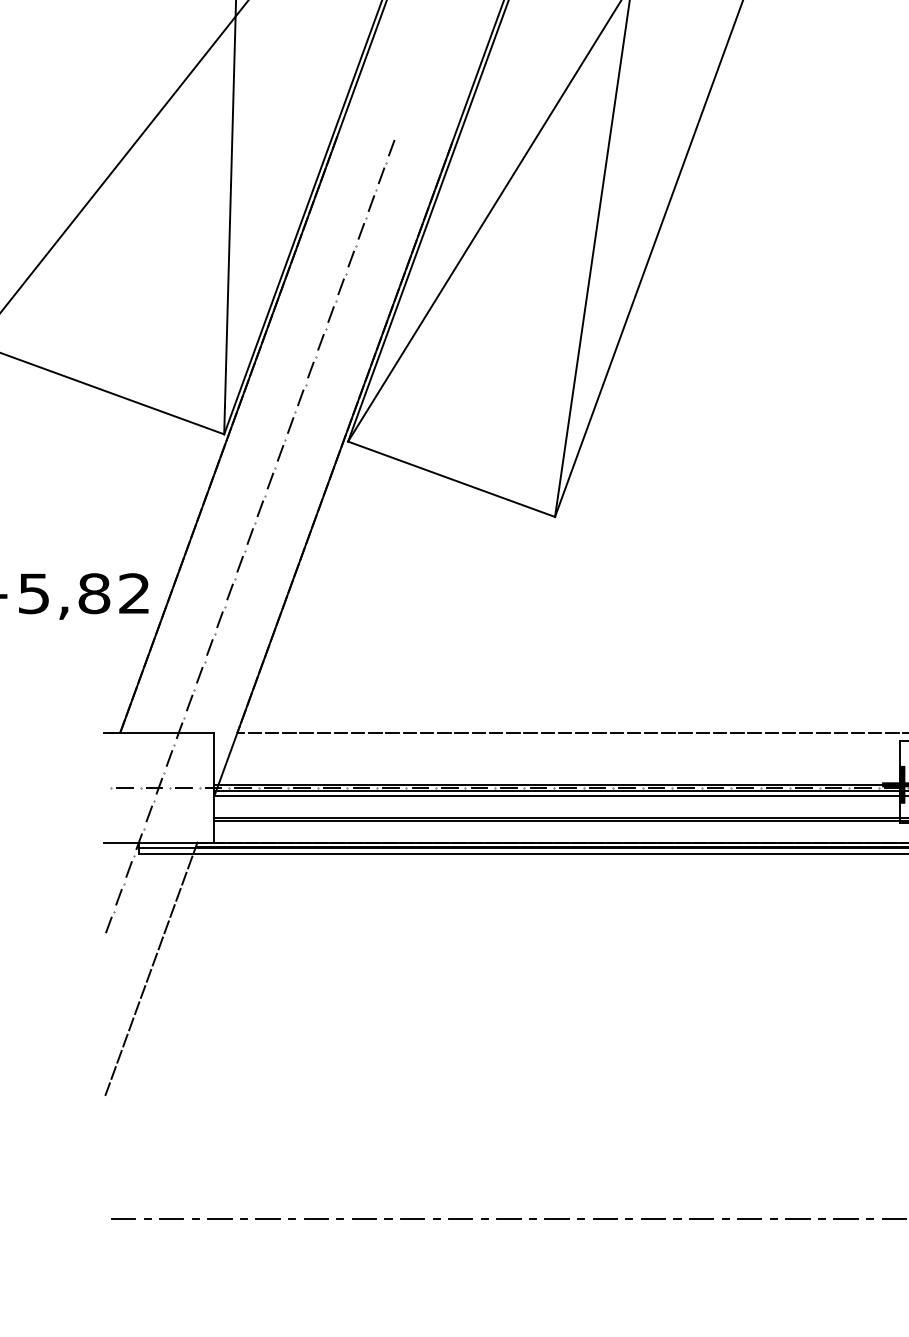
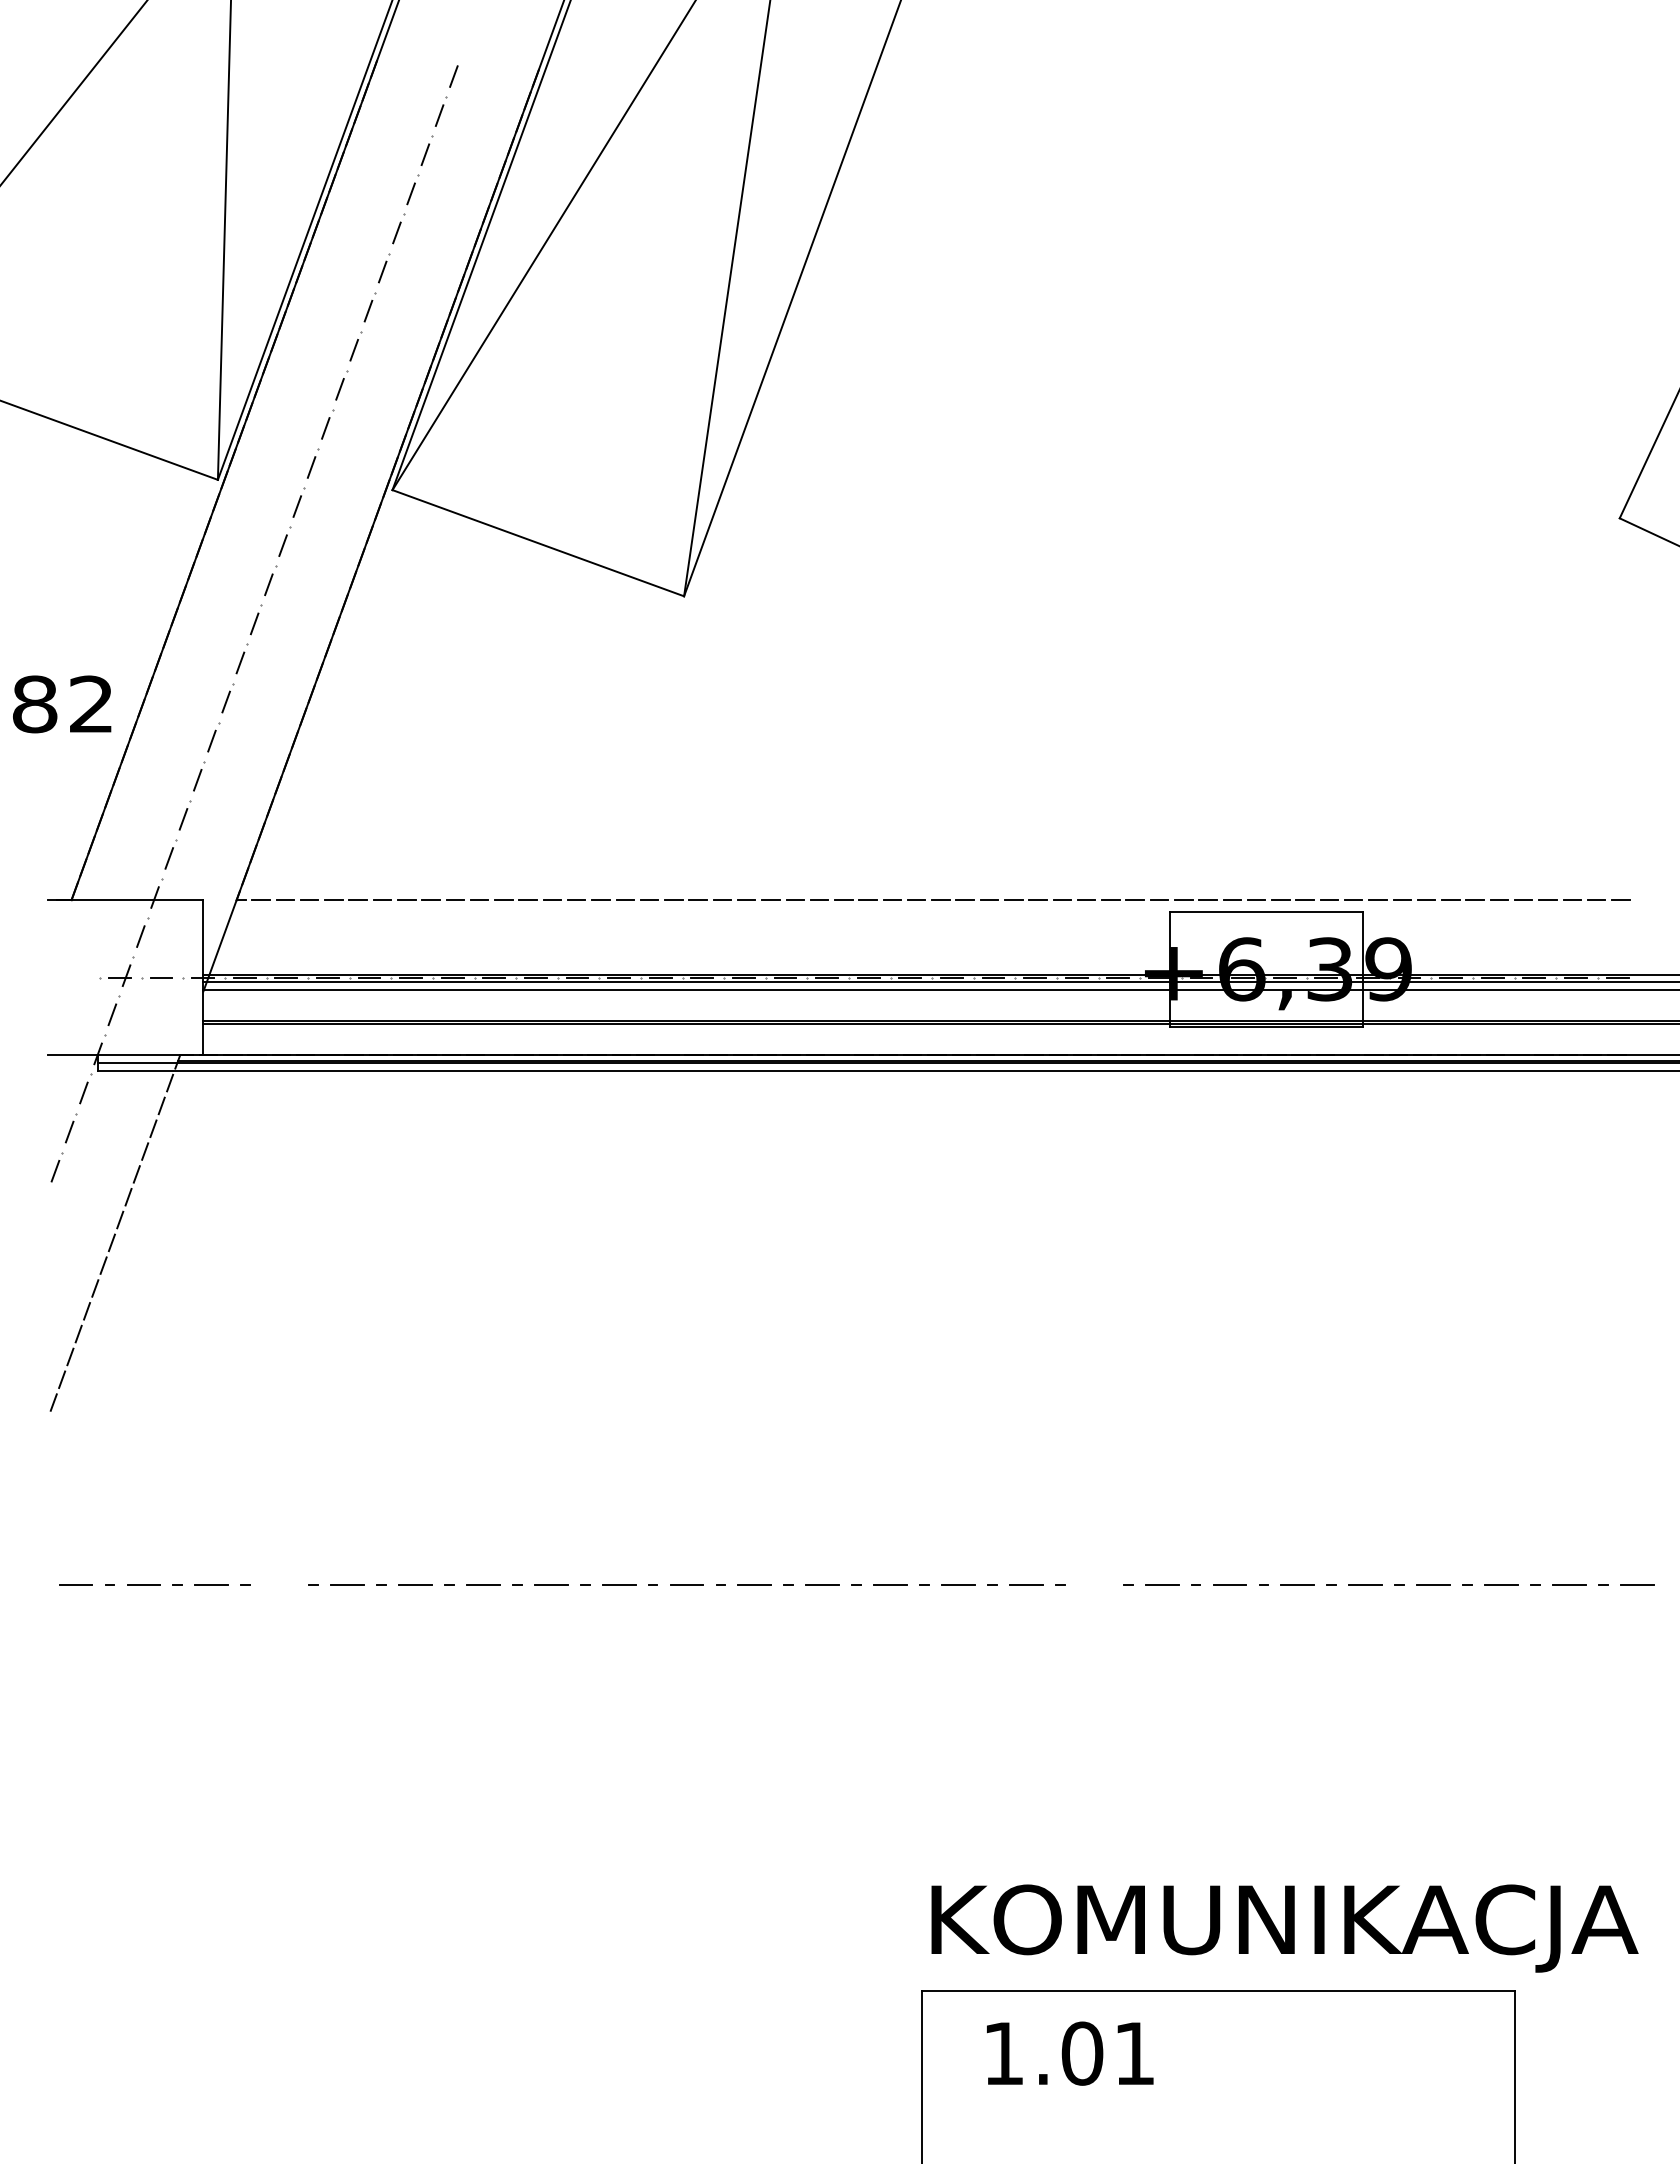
part: (121, 788) -> (73, 978), removed
line: (267, 1219) -> (279, 1585), removed
line: (845, 1219) -> (1093, 1585), removed

